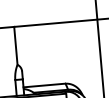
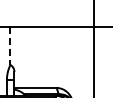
line: (15, 46) -> (10, 46), solid -> dashed

